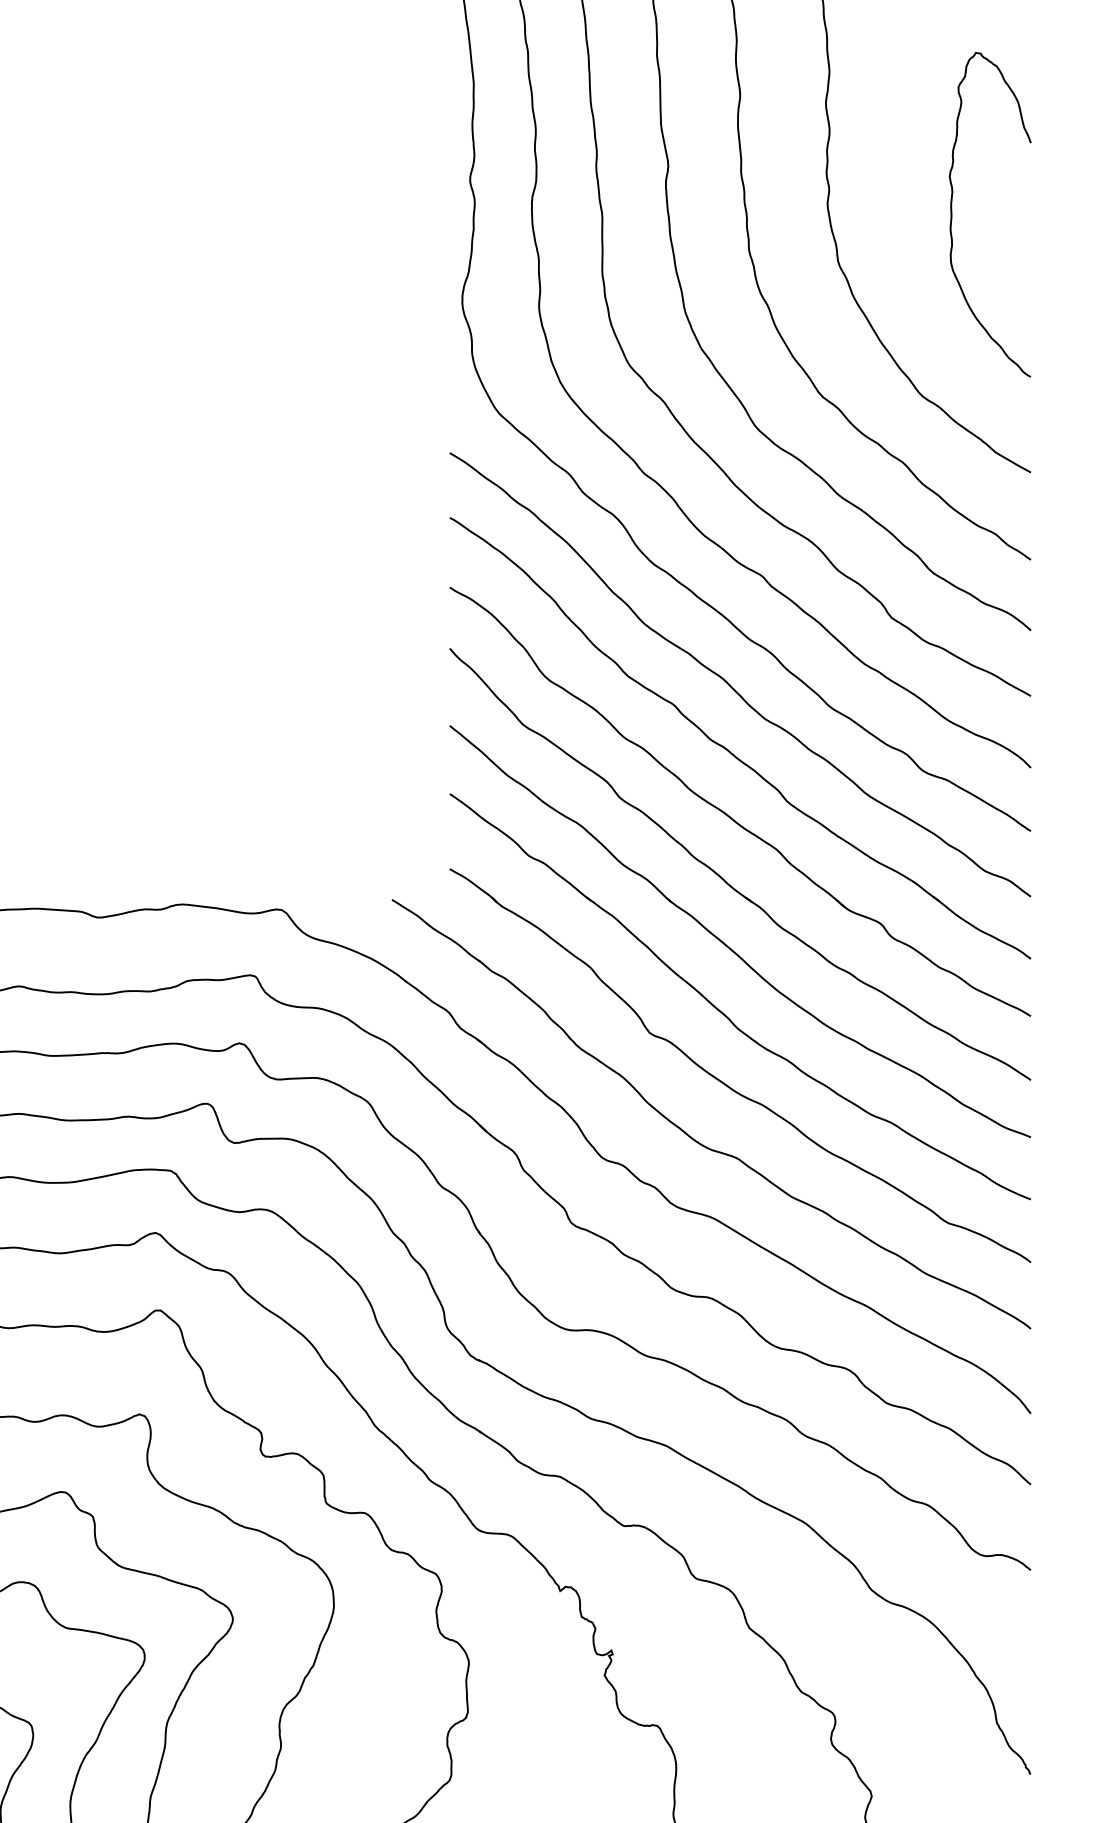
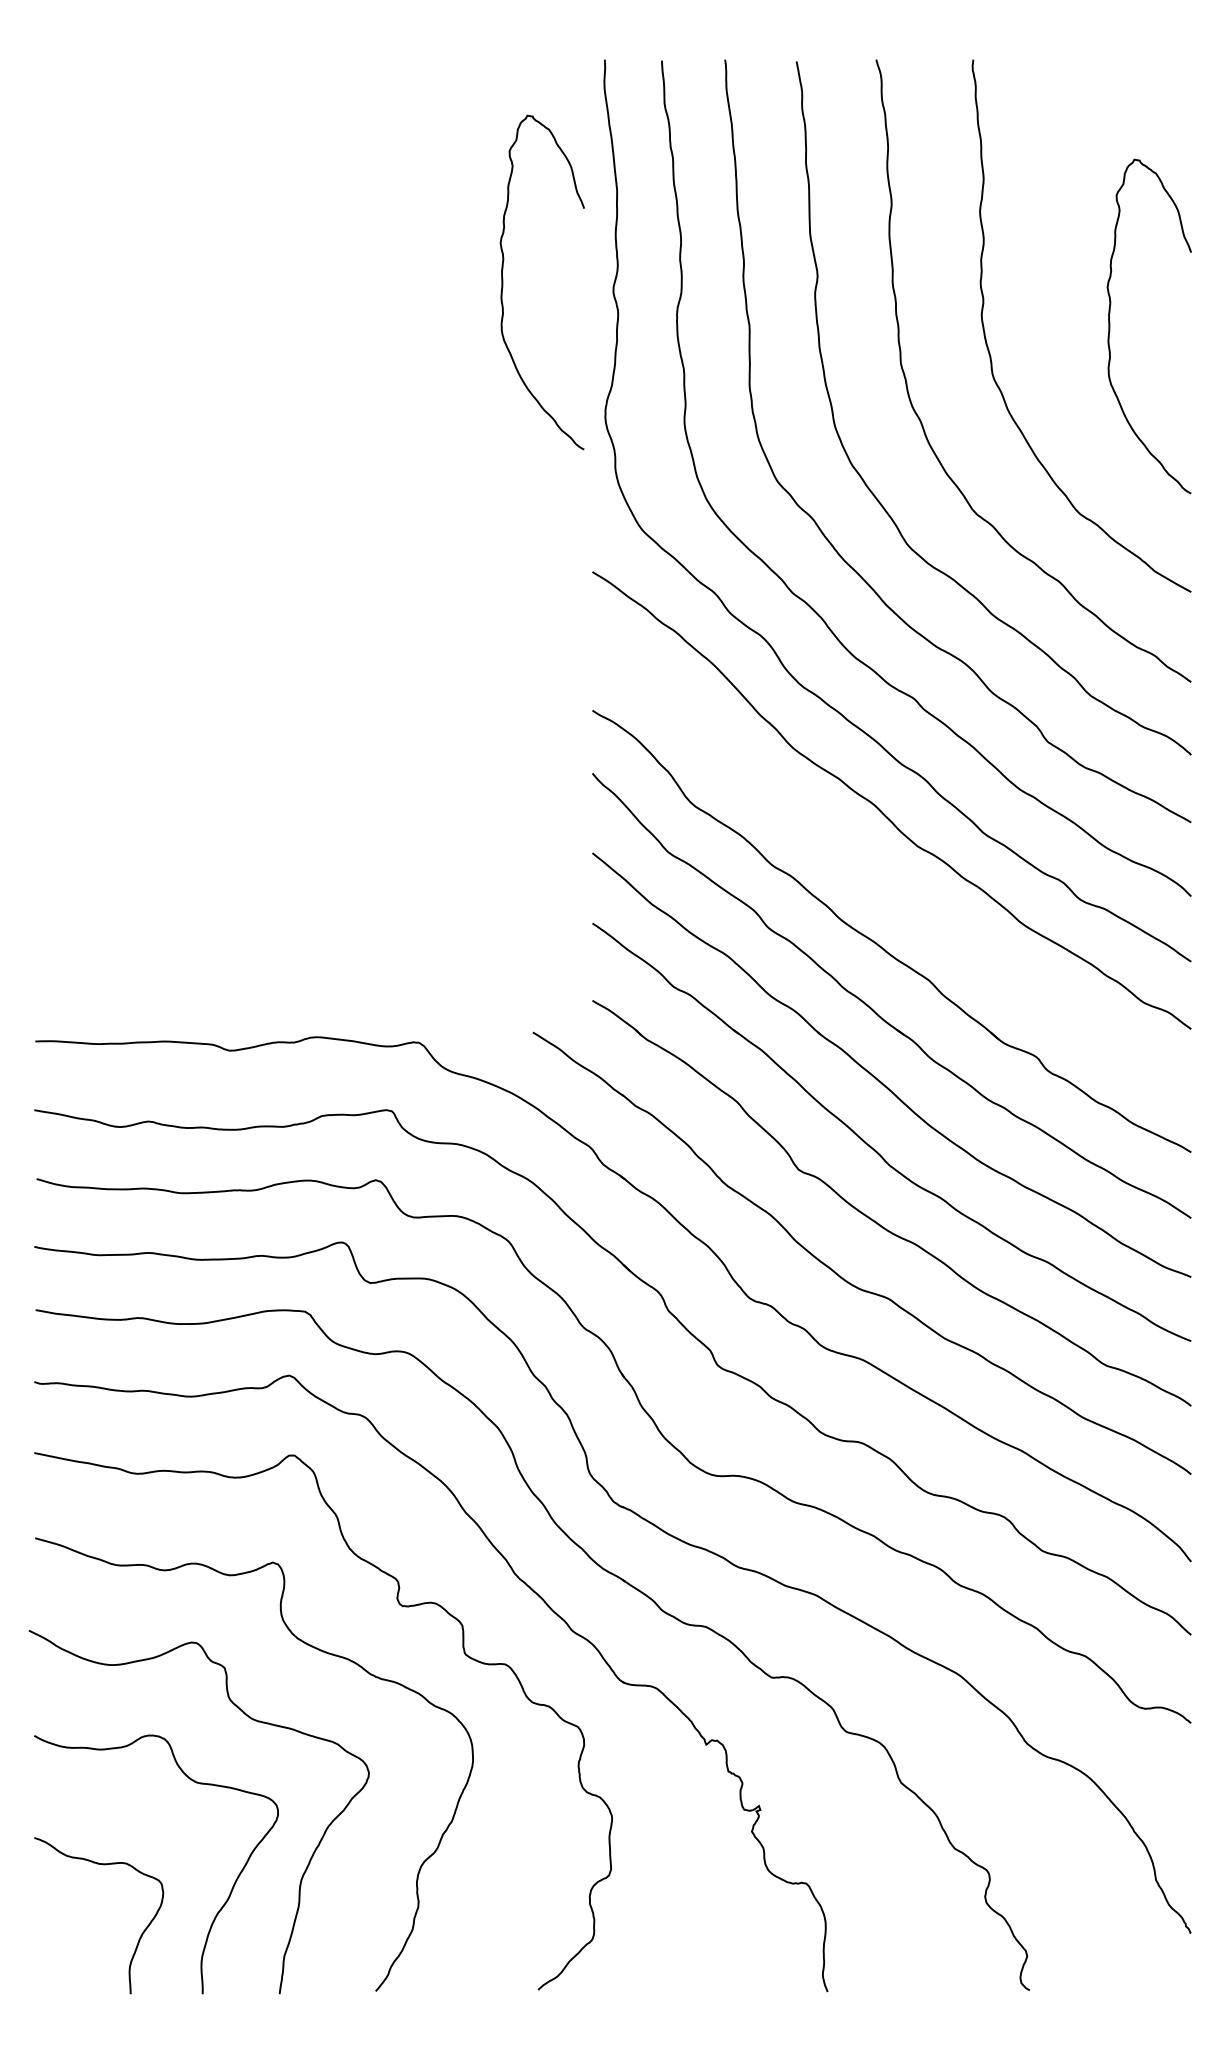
curve: (363, 172) -> (503, 282), added
part: (728, 749) -> (879, 877), removed

